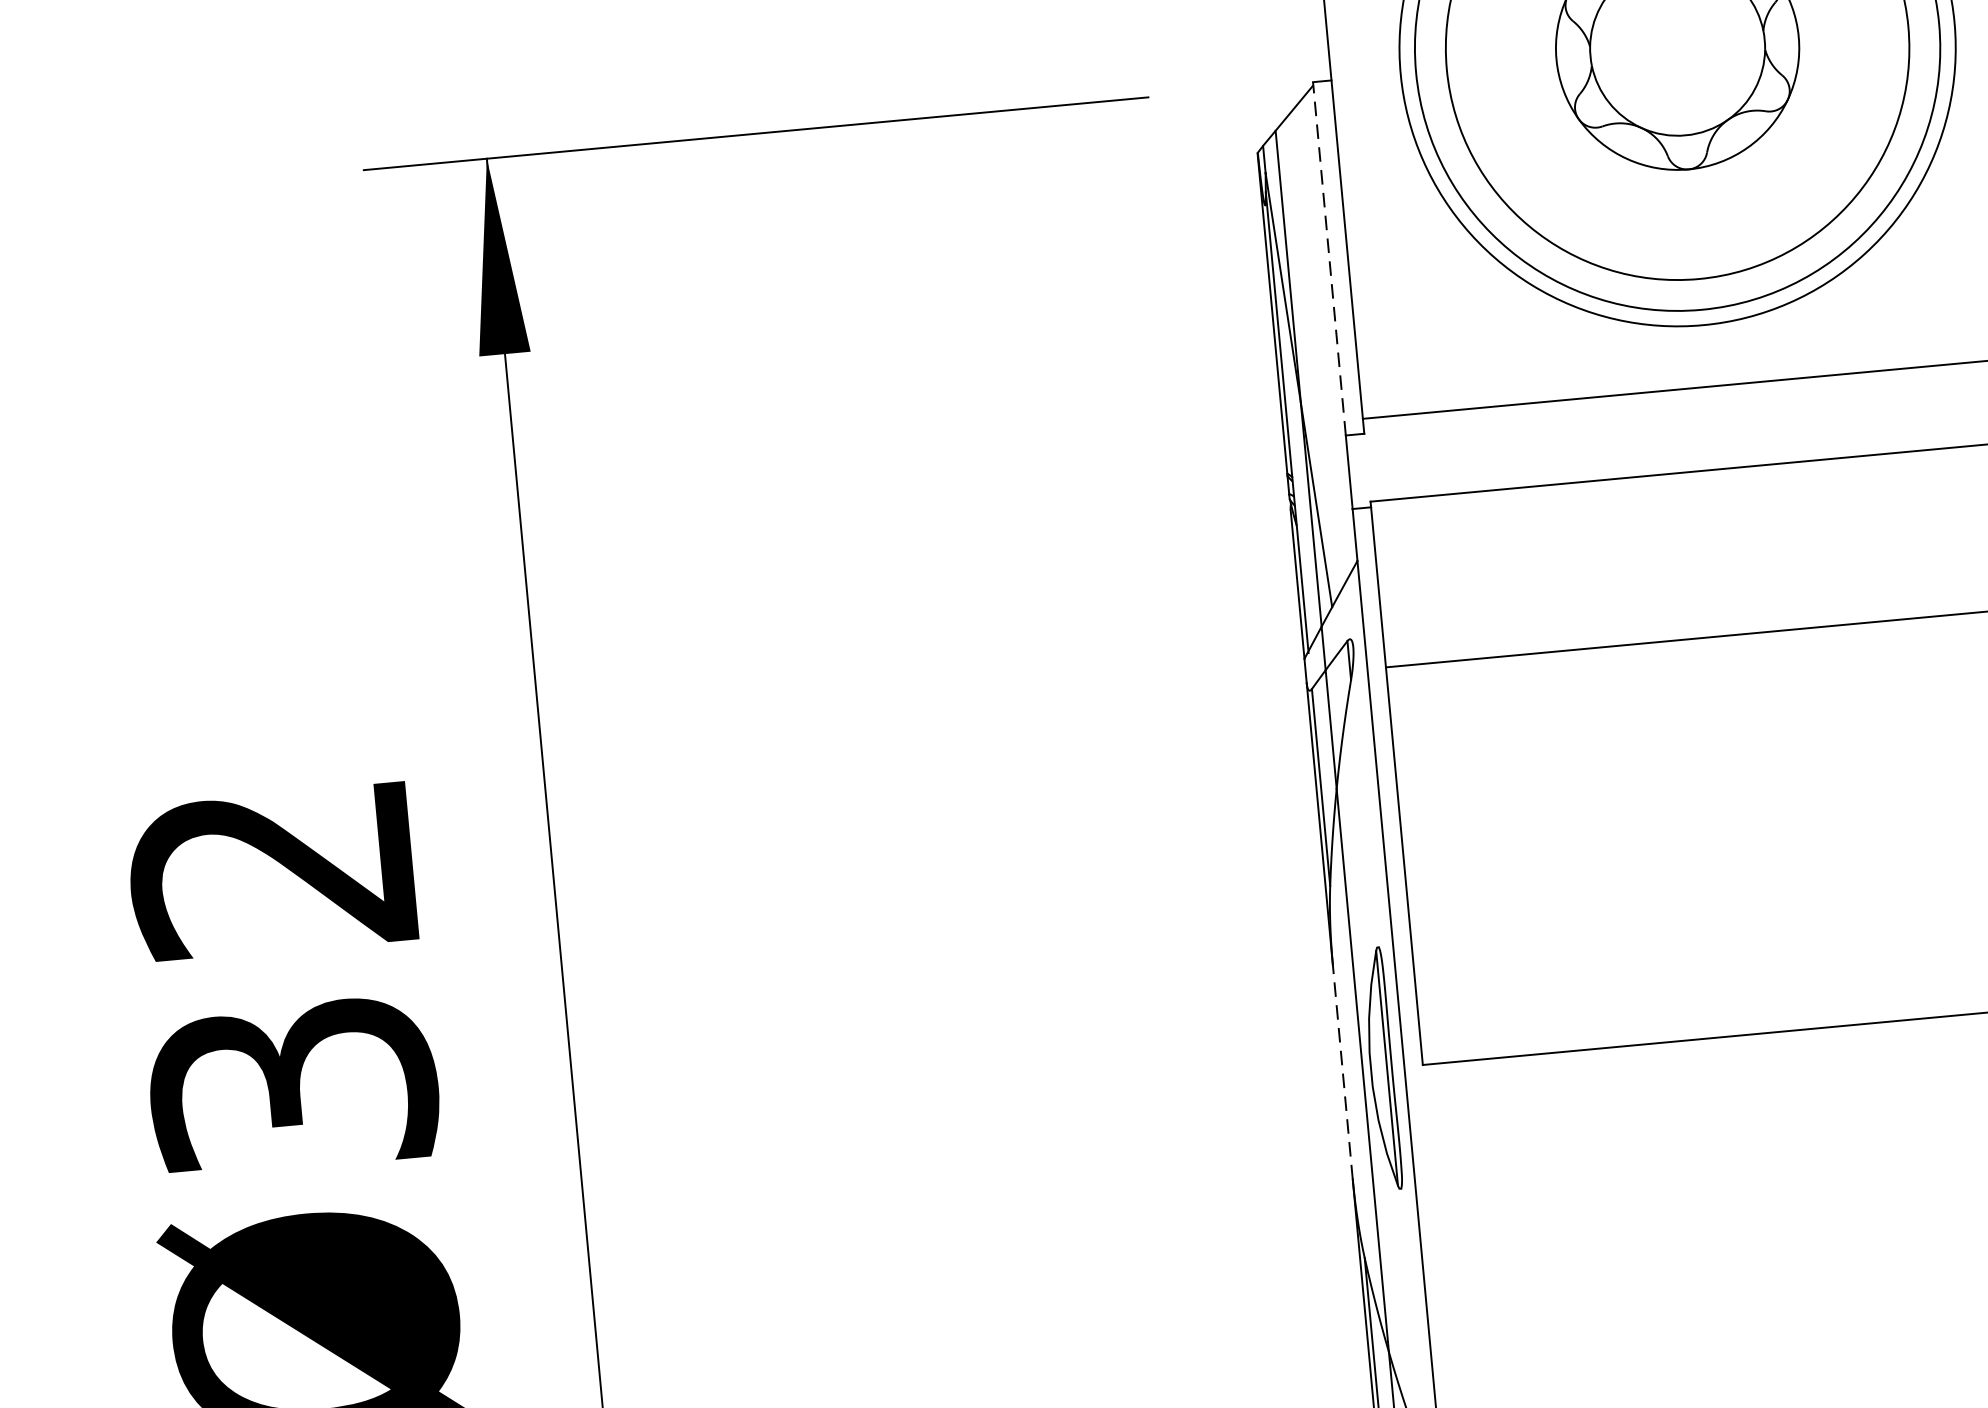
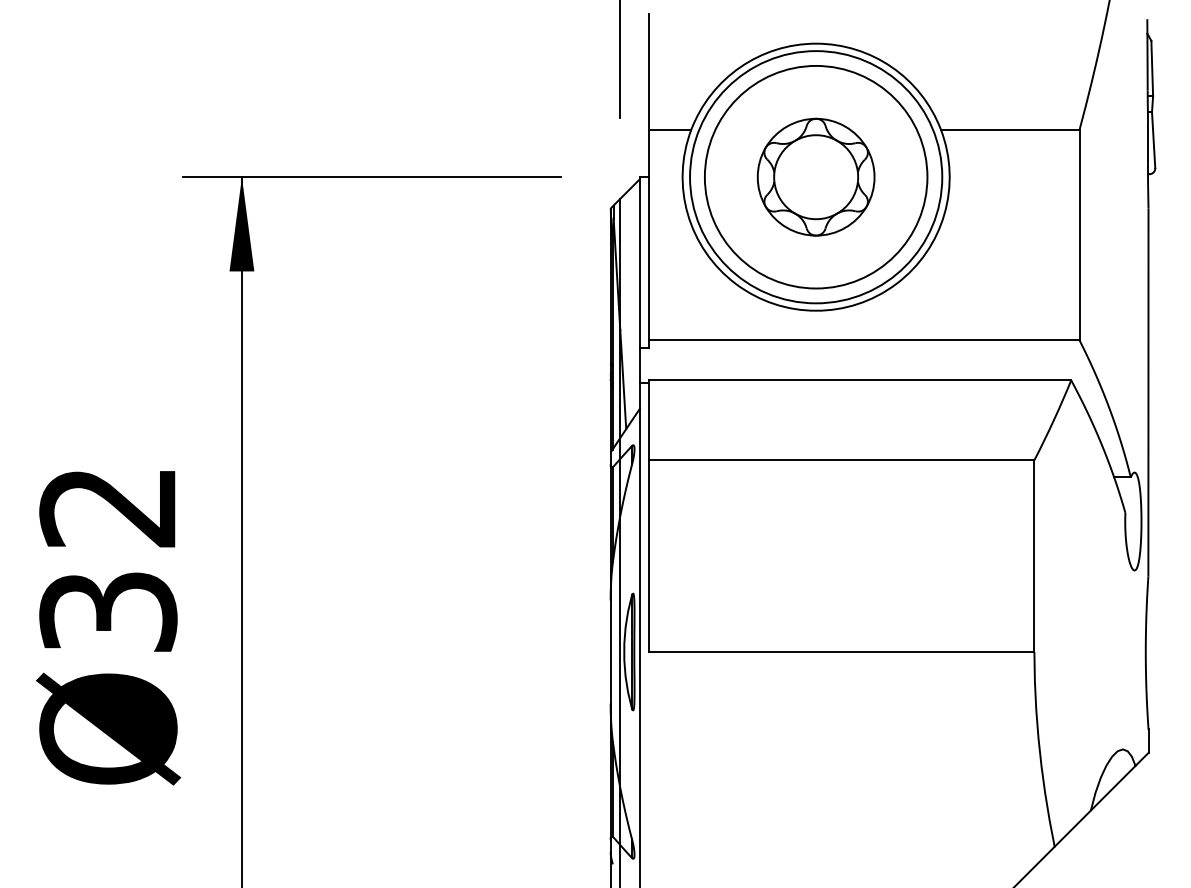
line: (1329, 256) -> (640, 261), dashed -> solid
line: (1342, 1073) -> (610, 652), dashed -> solid

